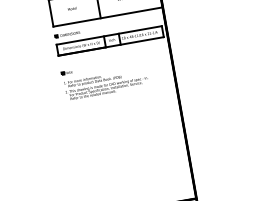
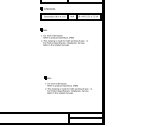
part: (124, 160) -> (67, 84), added

